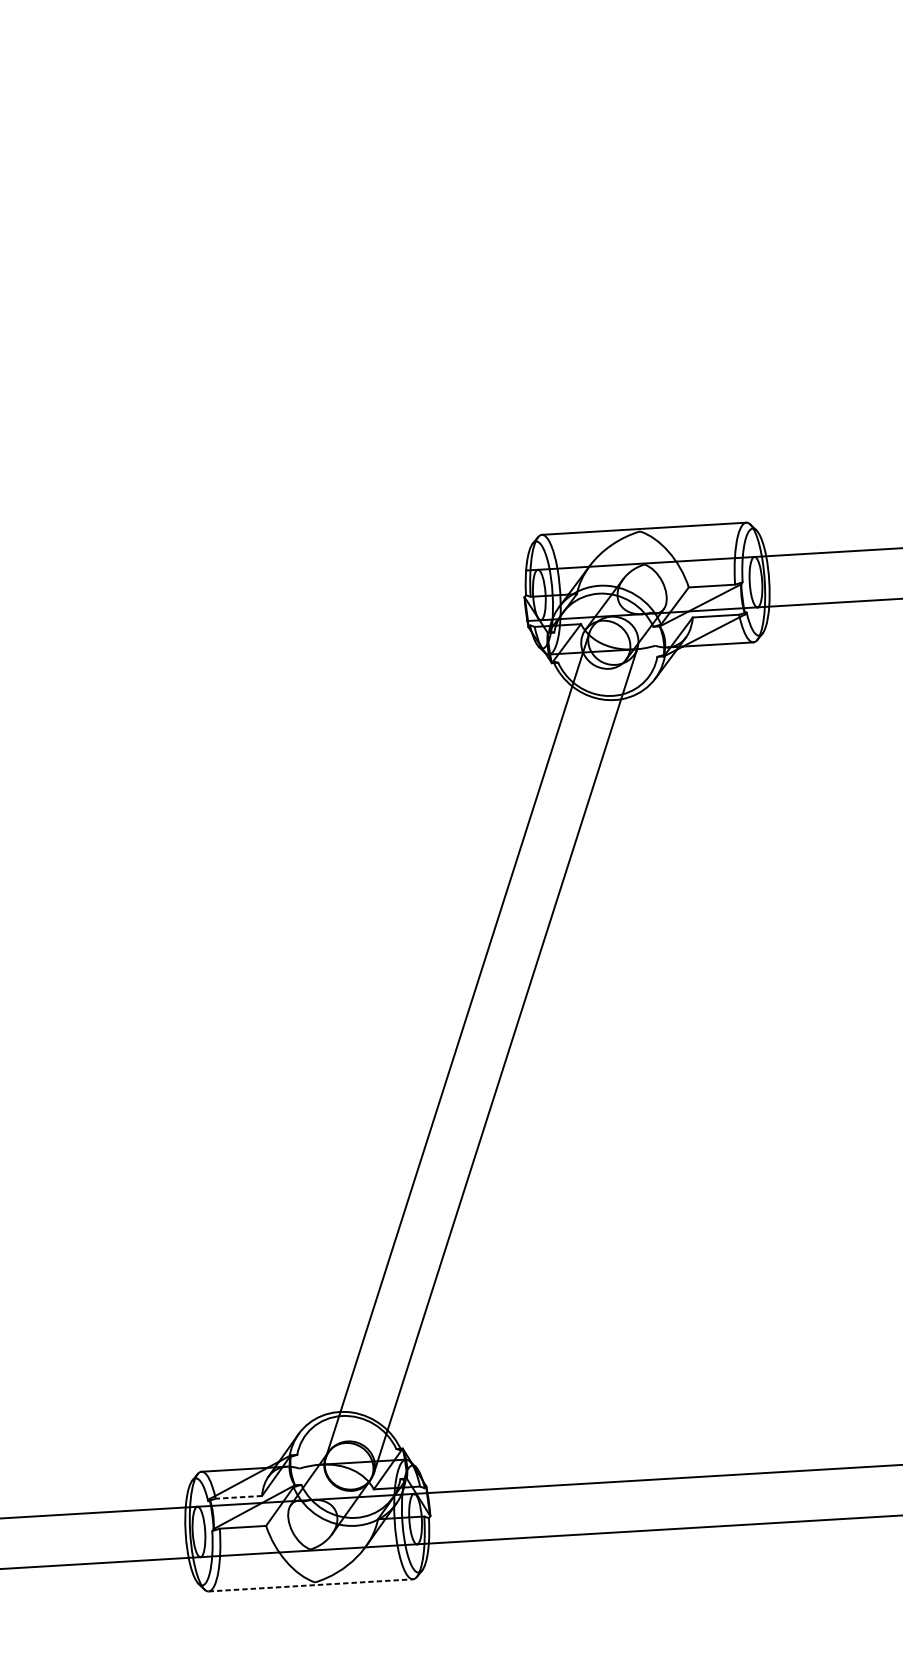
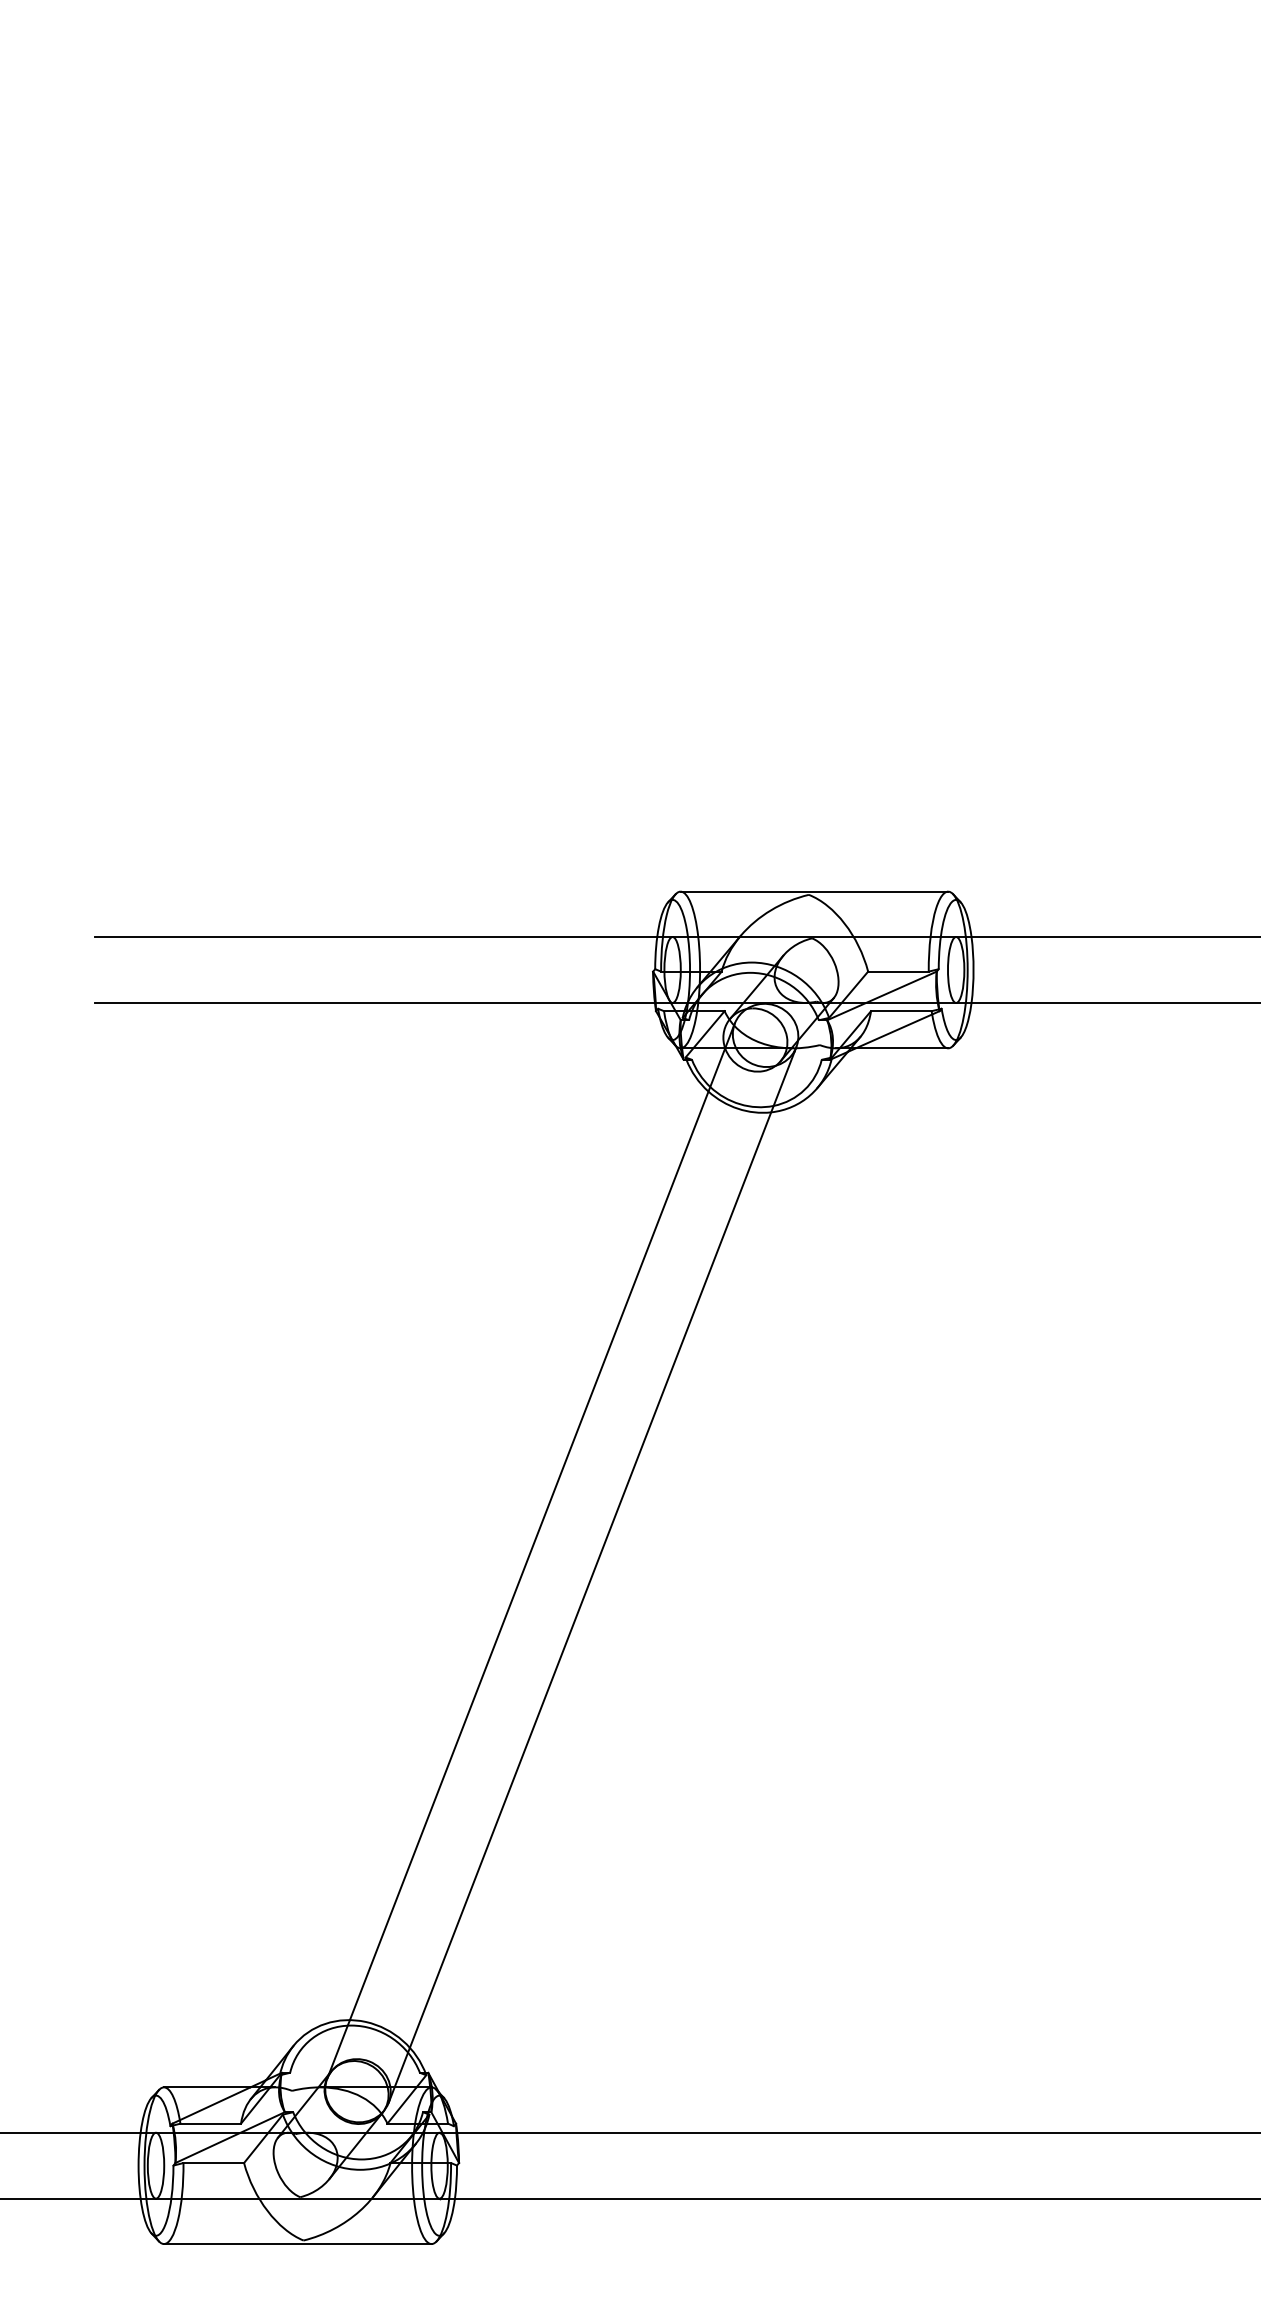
line: (310, 583) -> (375, 937), added
line: (313, 633) -> (374, 1002), added
line: (238, 1497) -> (210, 2123), dashed -> solid
line: (310, 1585) -> (297, 2244), dashed -> solid

